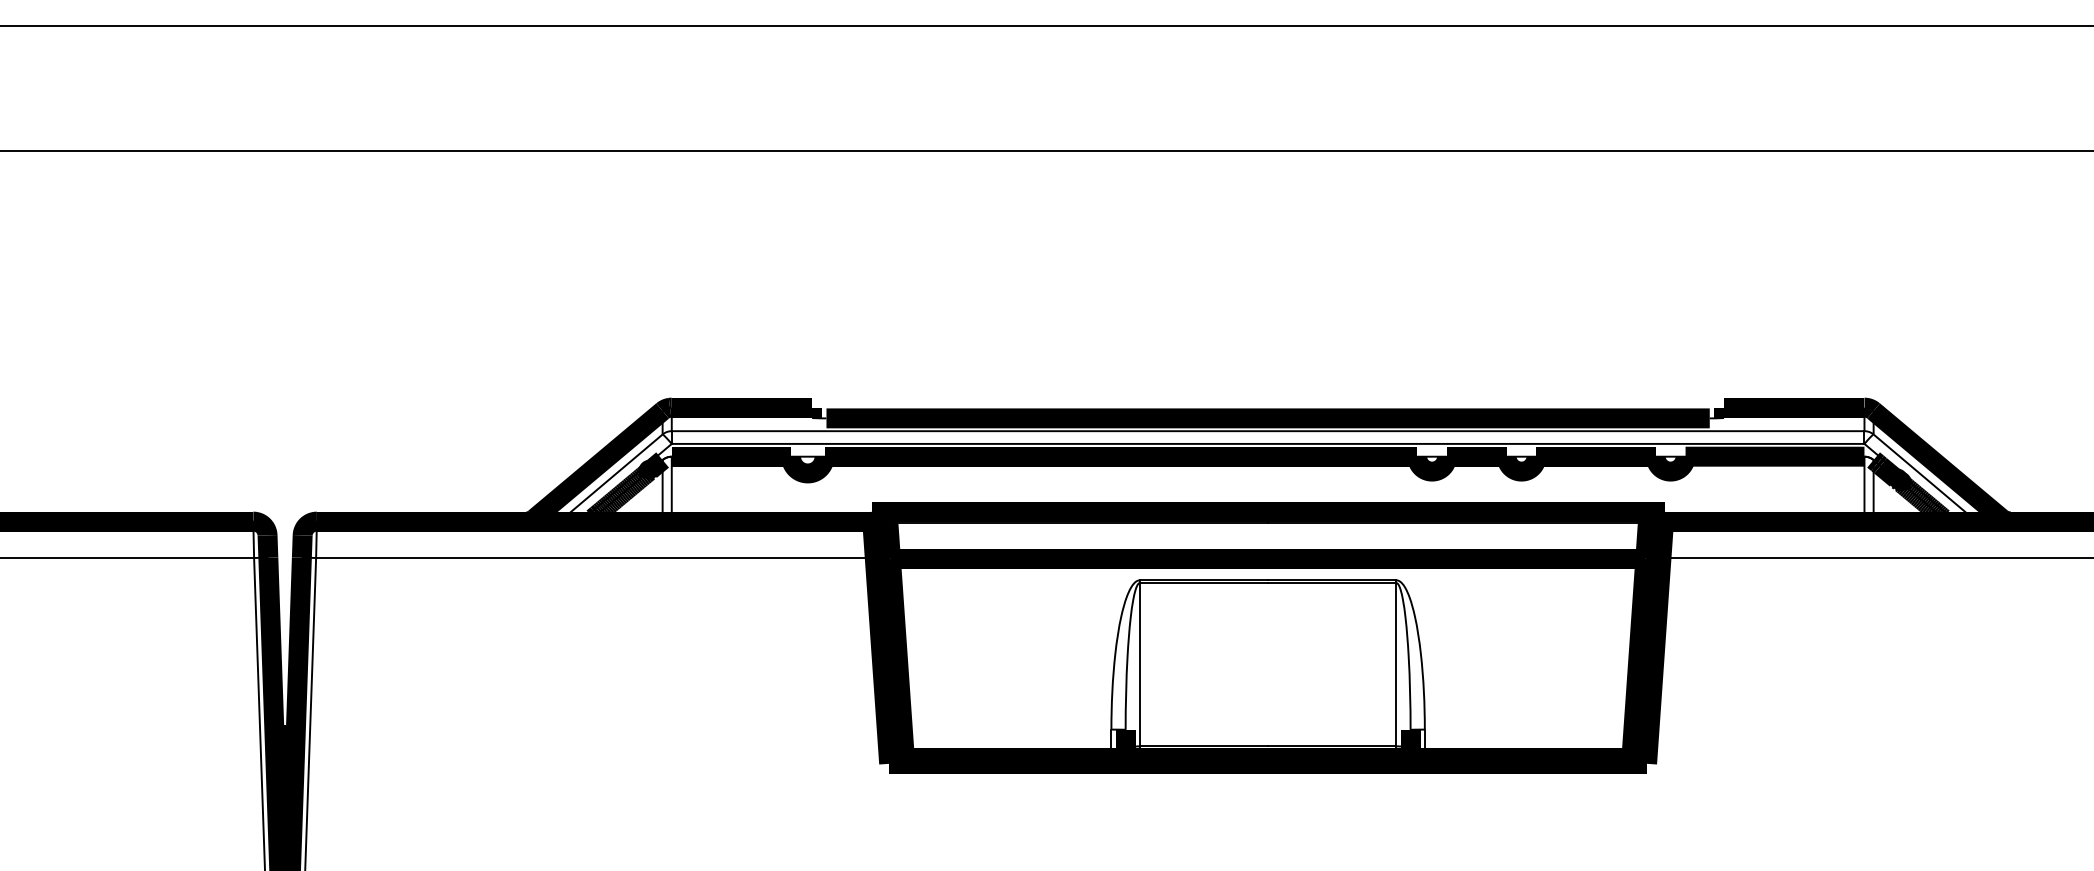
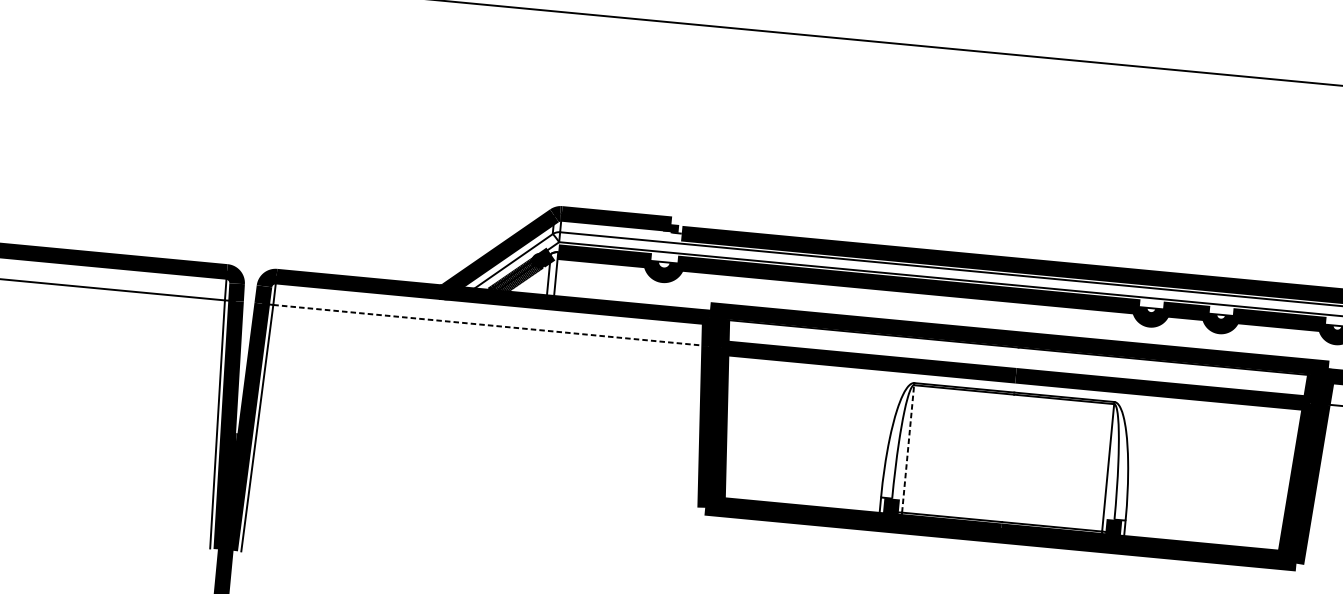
line: (595, 558) -> (491, 325), solid -> dashed
line: (1139, 664) -> (907, 448), solid -> dashed

